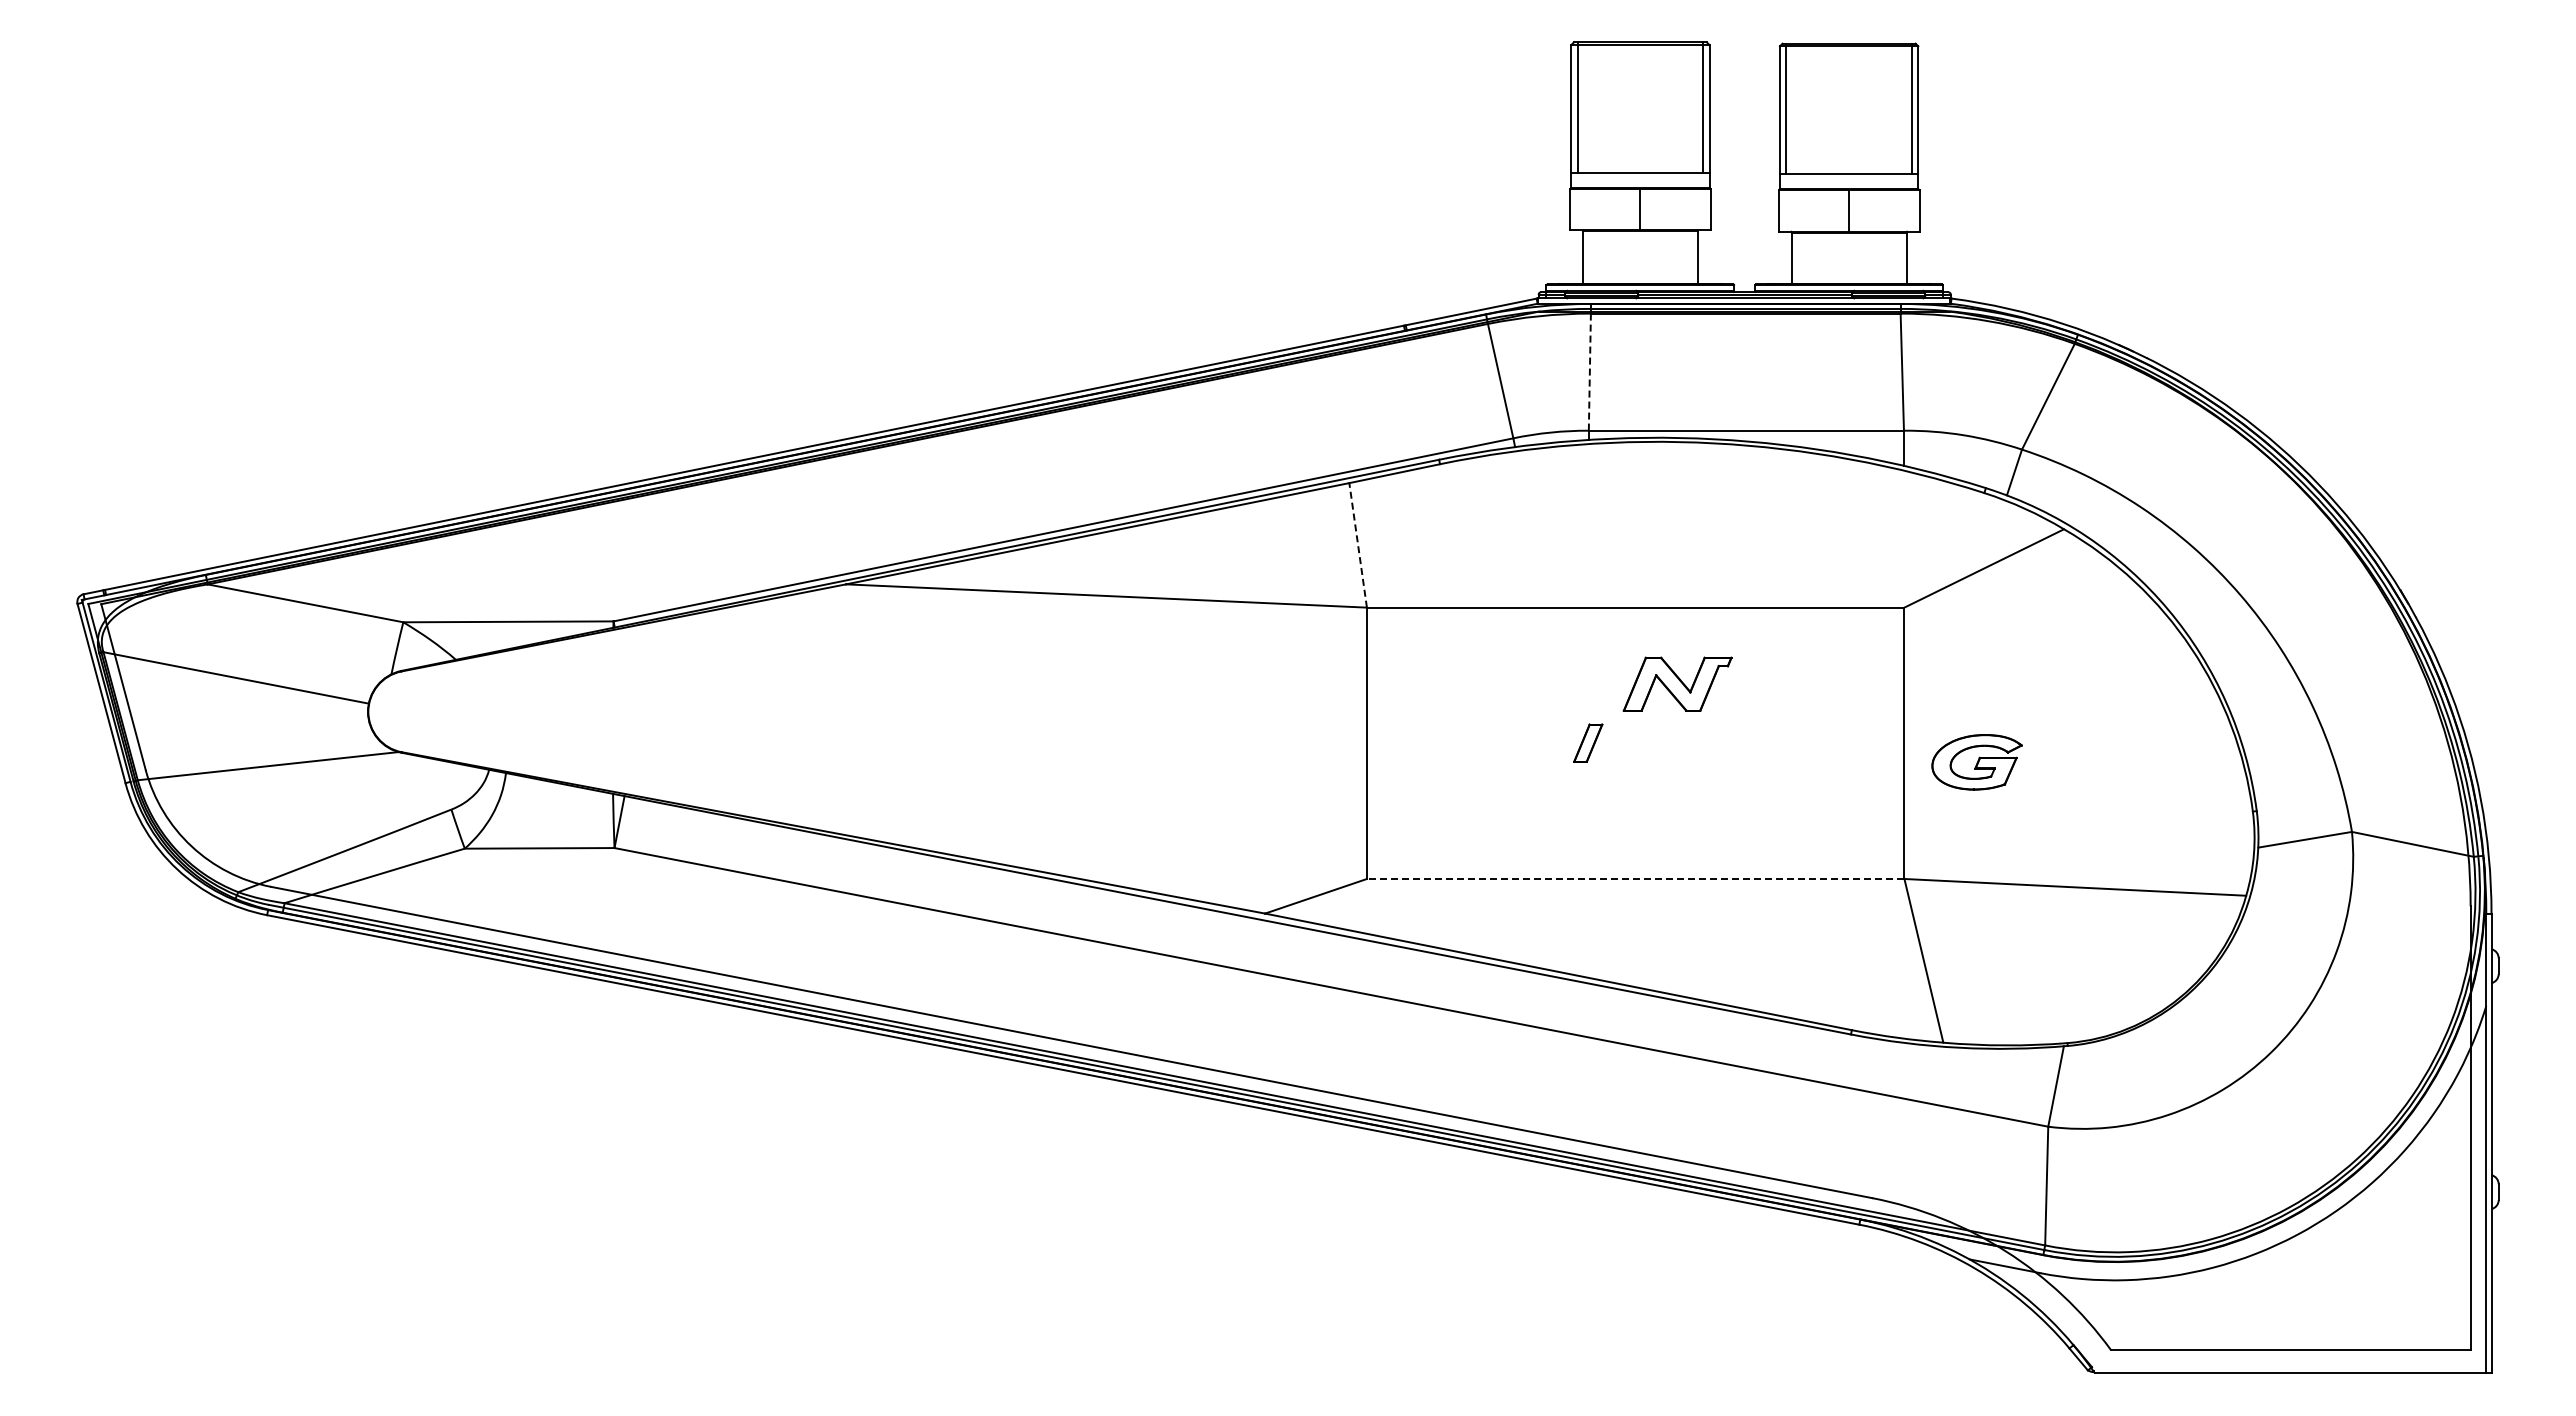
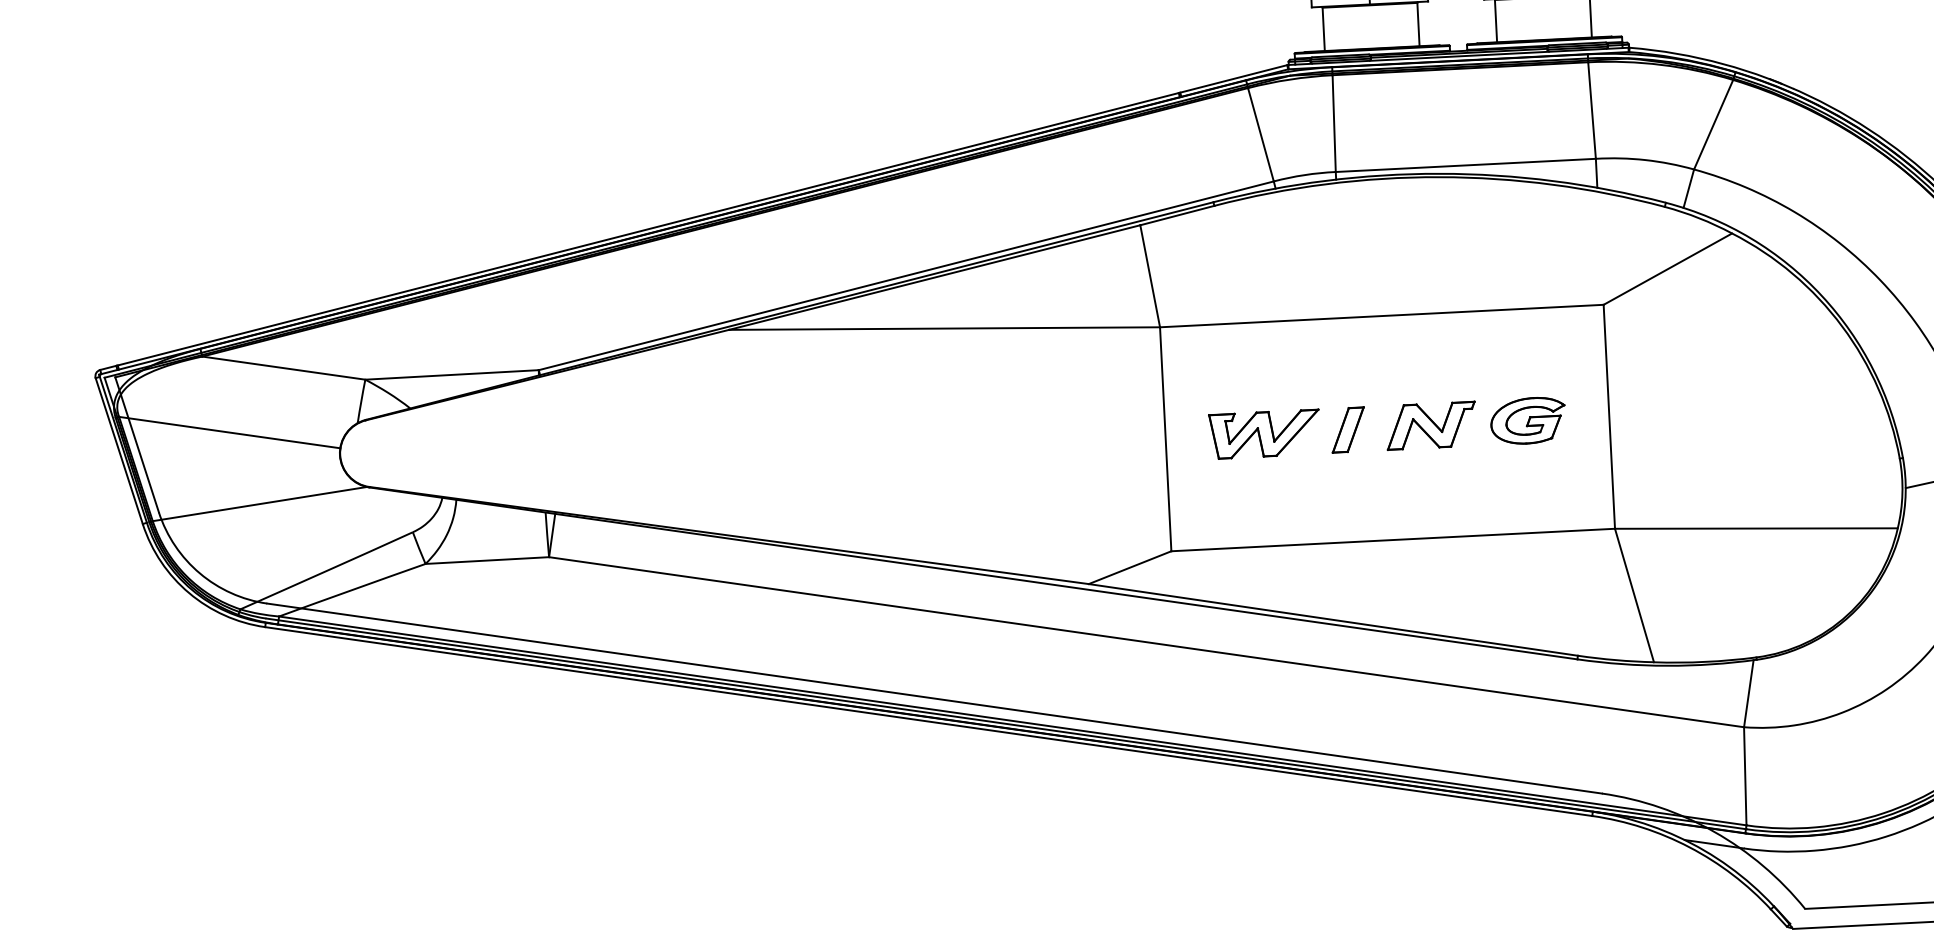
line: (1589, 372) -> (1333, 123), dashed -> solid
line: (1358, 545) -> (1150, 276), dashed -> solid
part: (1677, 683) -> (1431, 425), moved
part: (1588, 742) -> (1348, 429), size x1.43
part: (1486, 743) -> (1264, 434), added
part: (1976, 762) -> (1527, 421), moved
line: (1635, 878) -> (1393, 539), dashed -> solid

